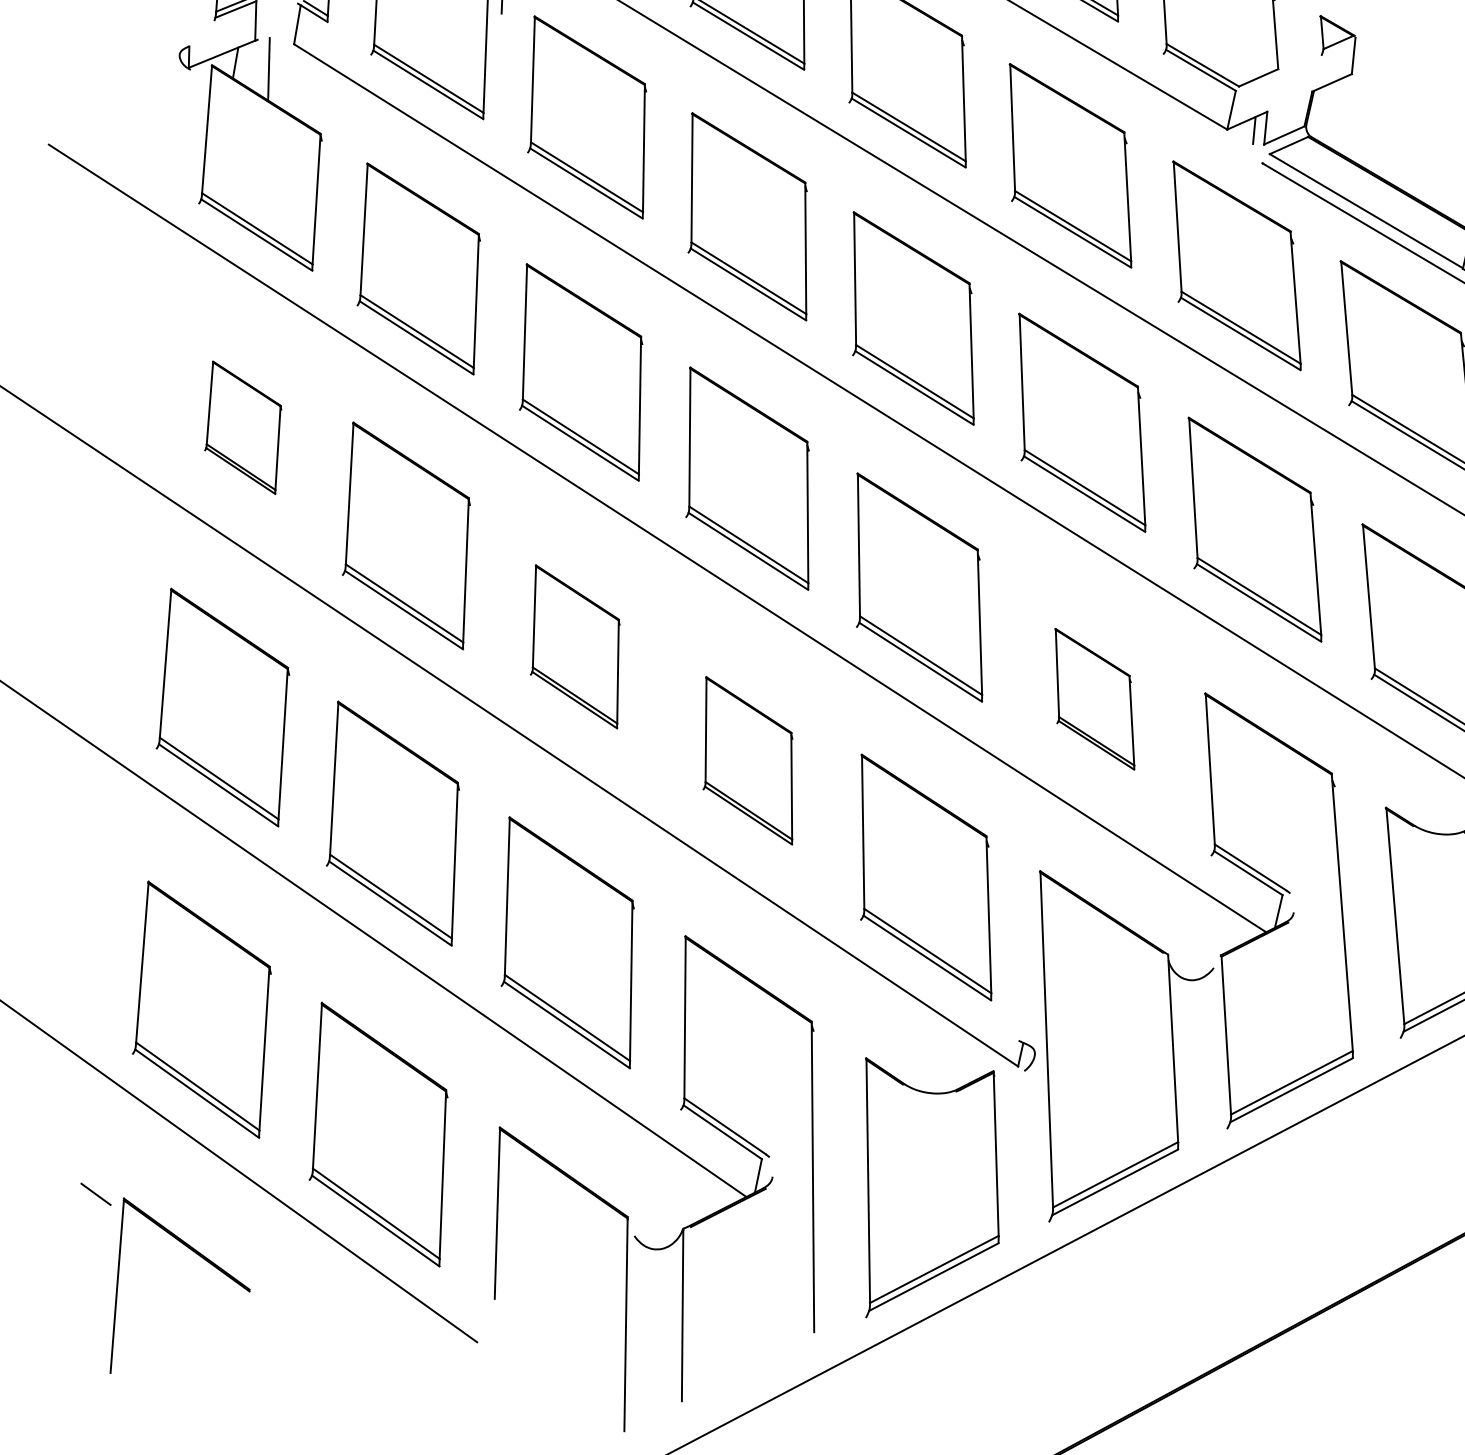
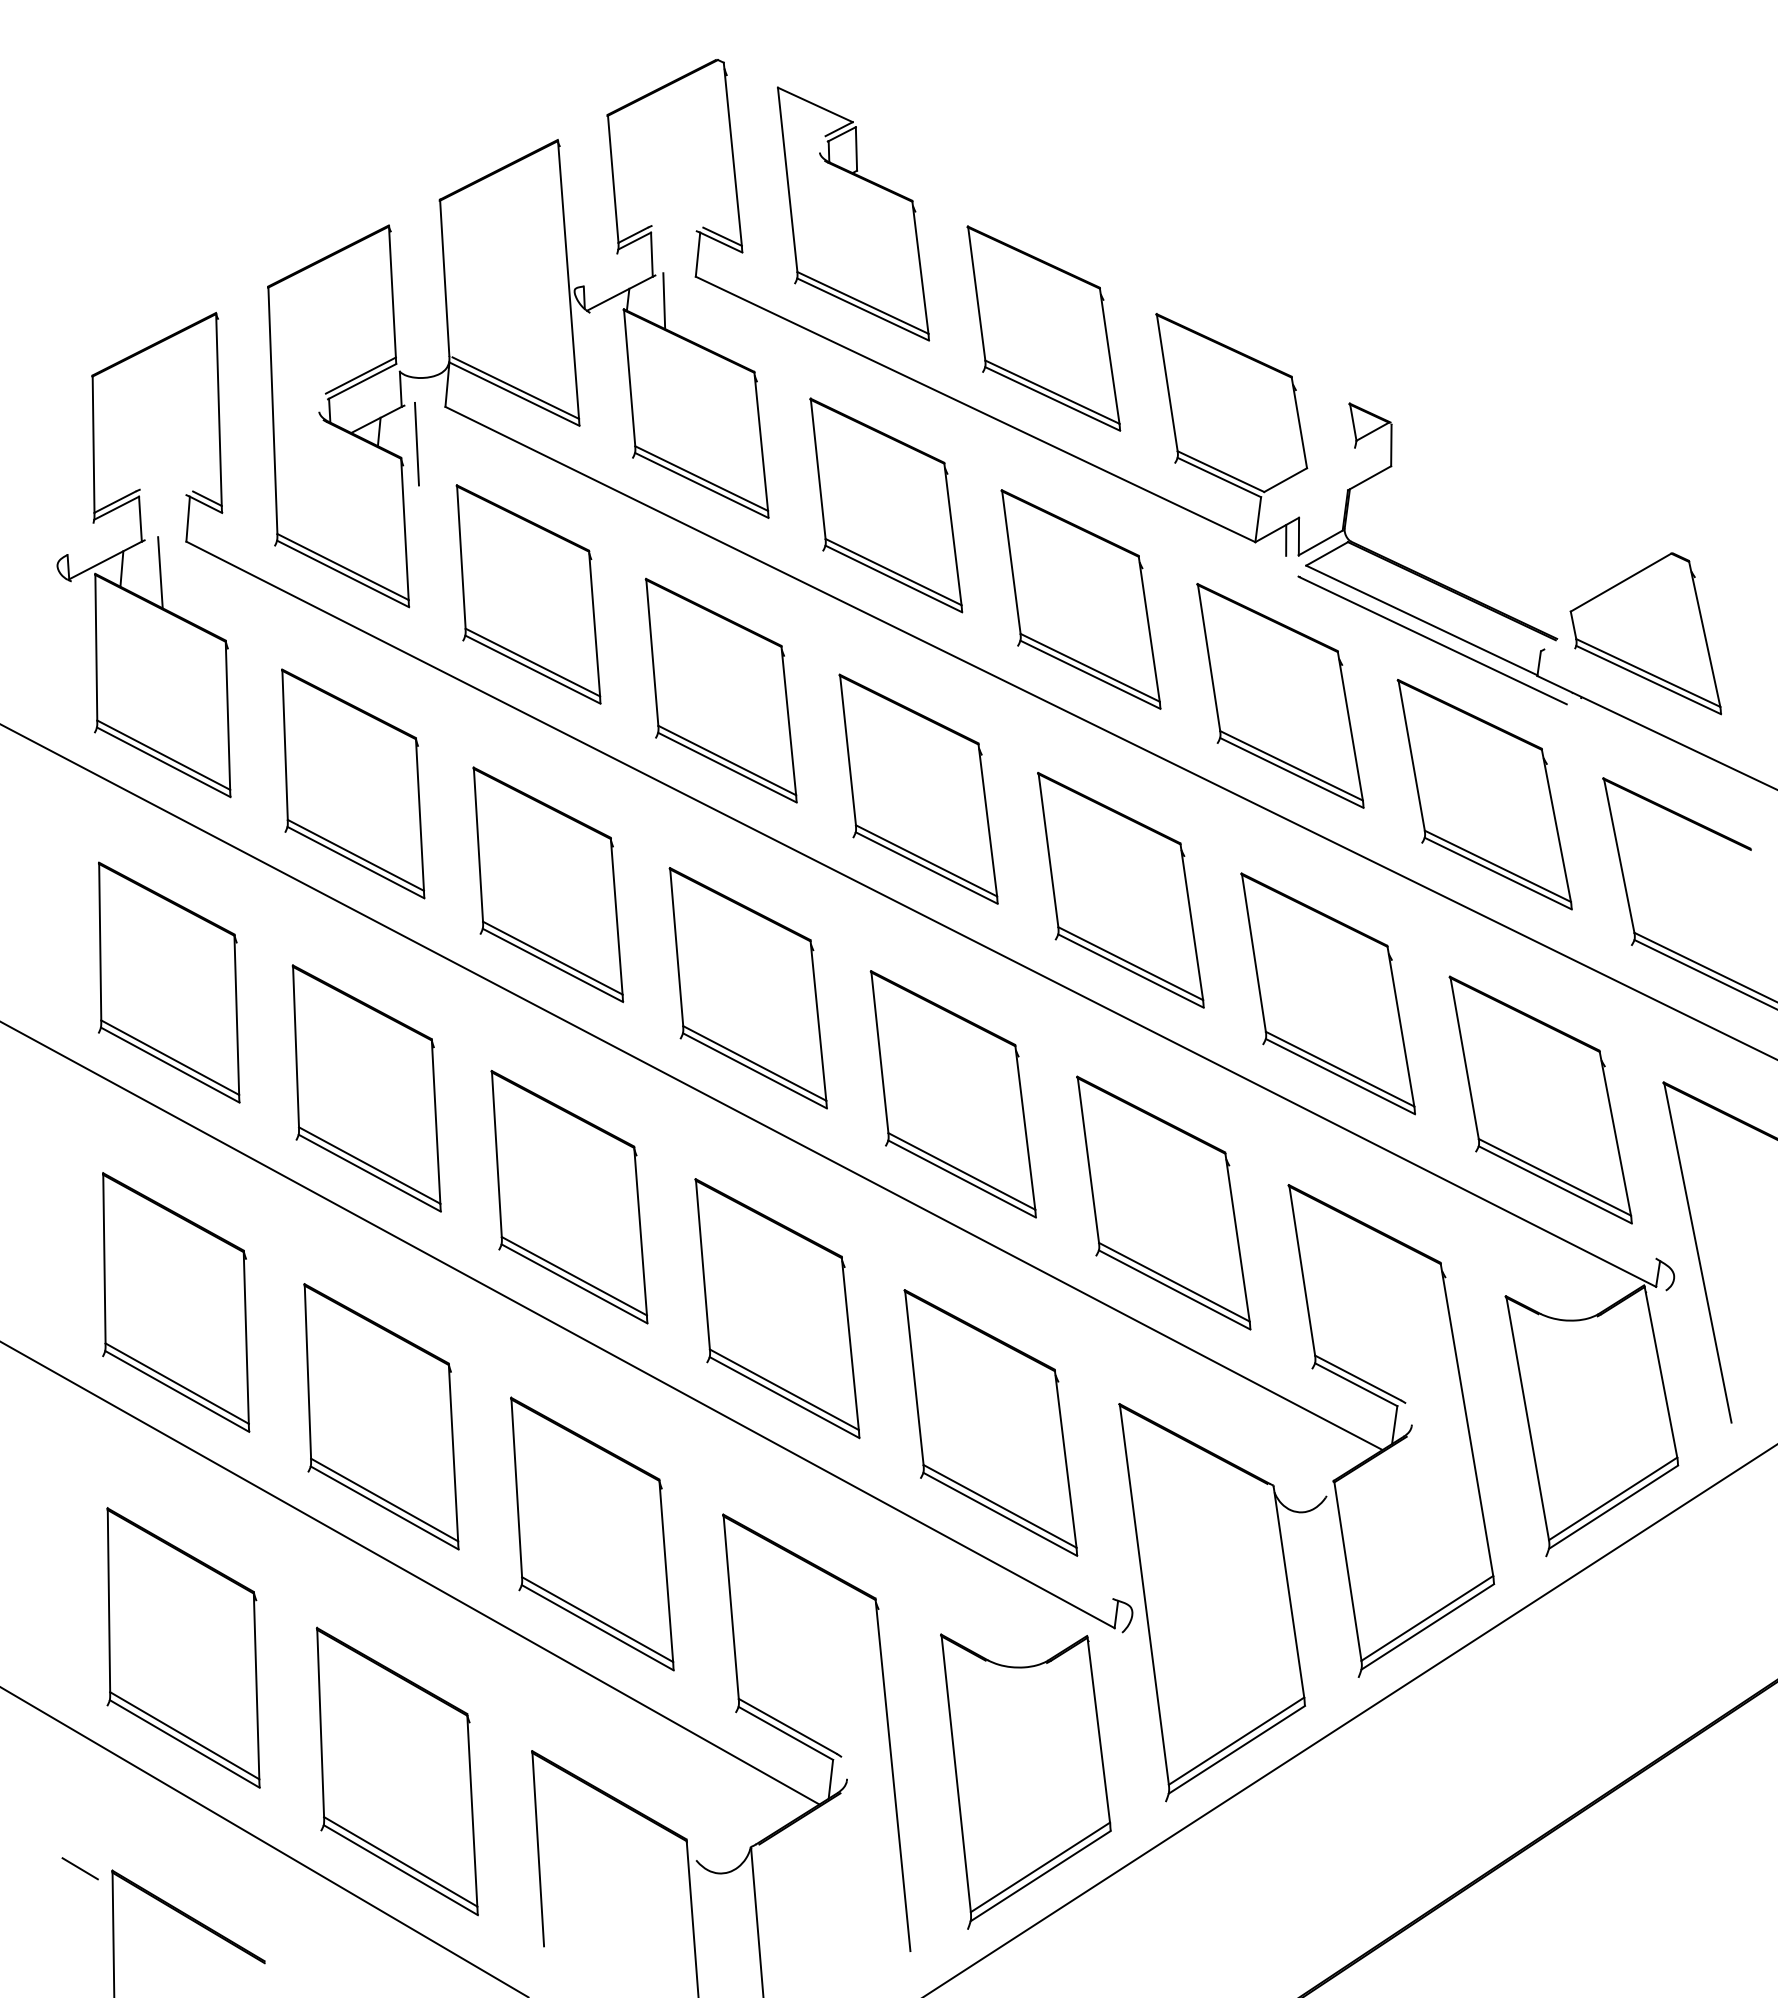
part: (244, 427) -> (169, 982), size x1.67
part: (576, 646) -> (569, 1196), size x1.43
part: (1094, 698) -> (1163, 1202), size x1.67
part: (749, 760) -> (777, 1308), size x1.43

